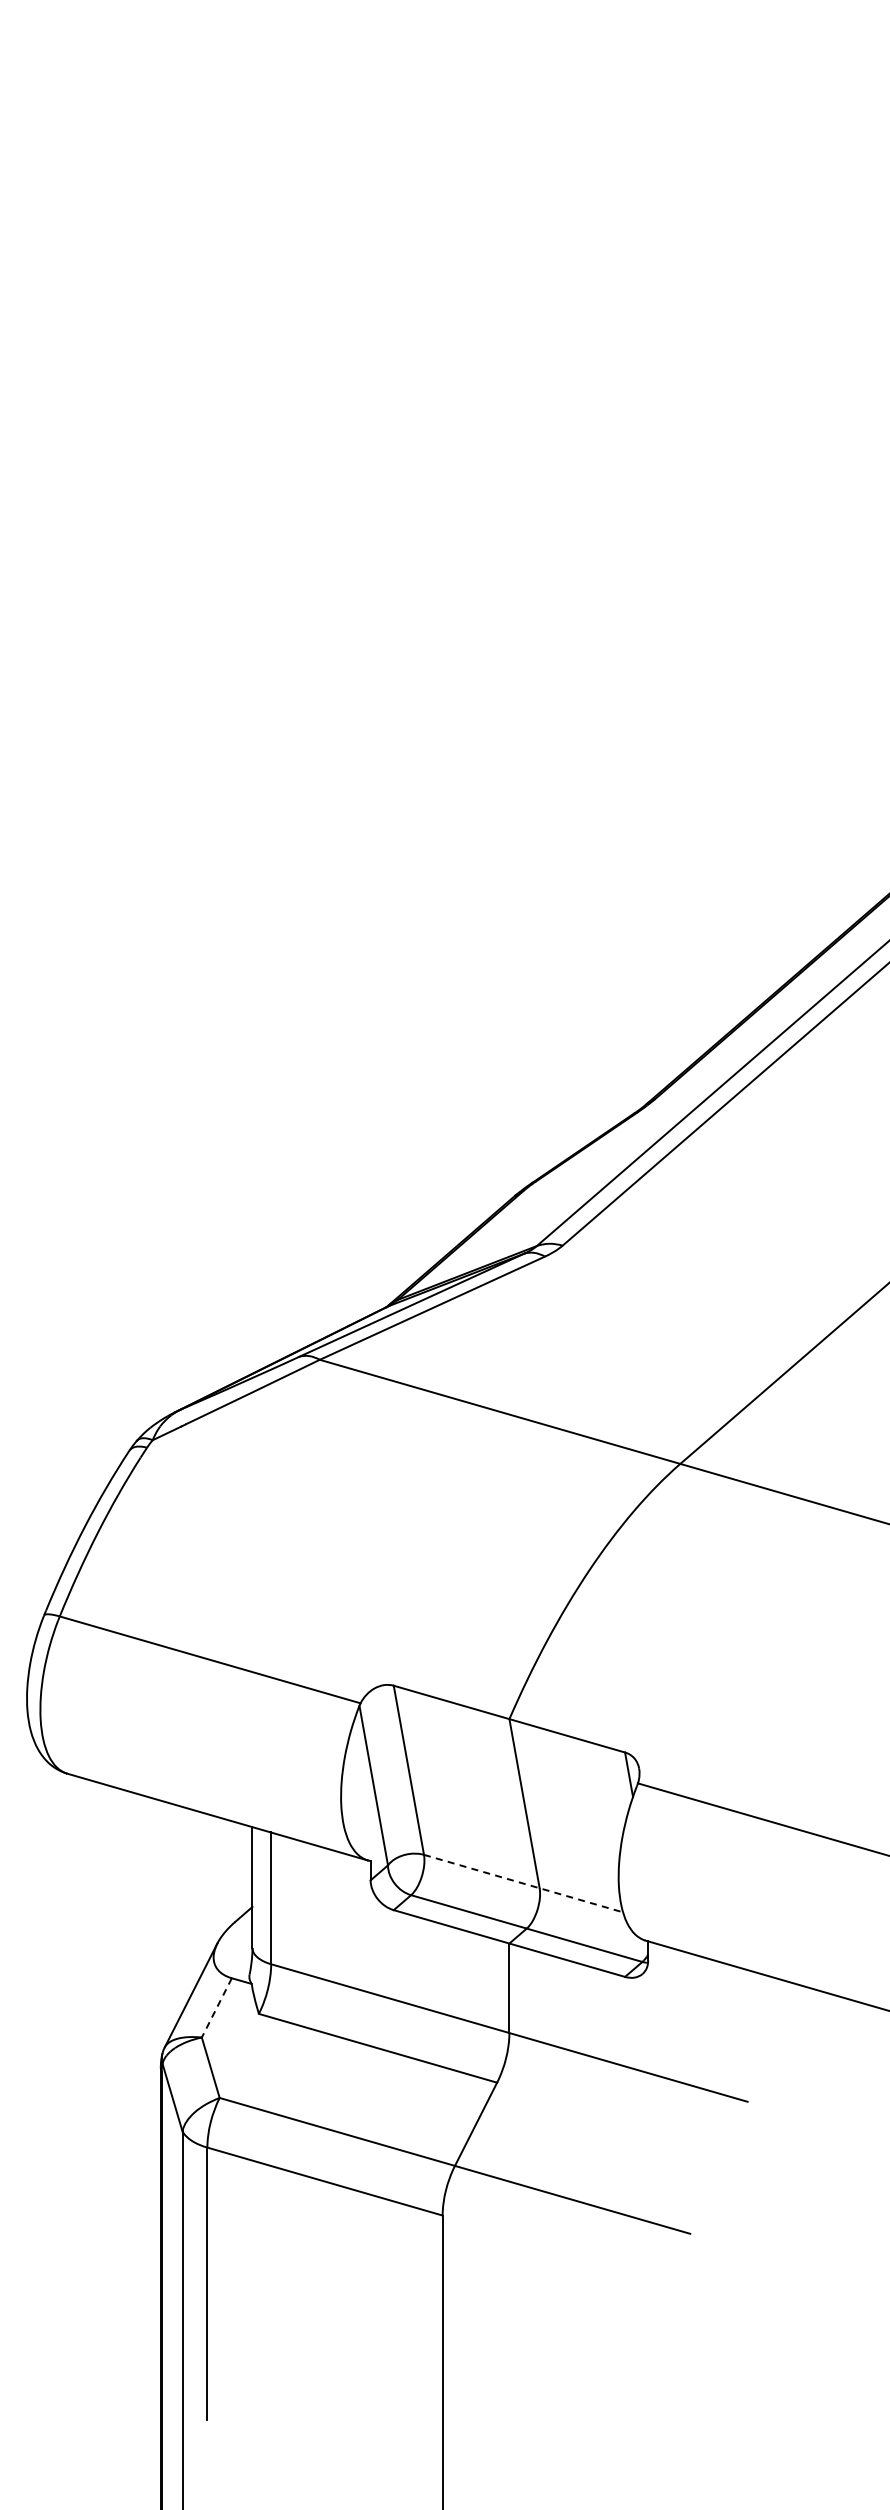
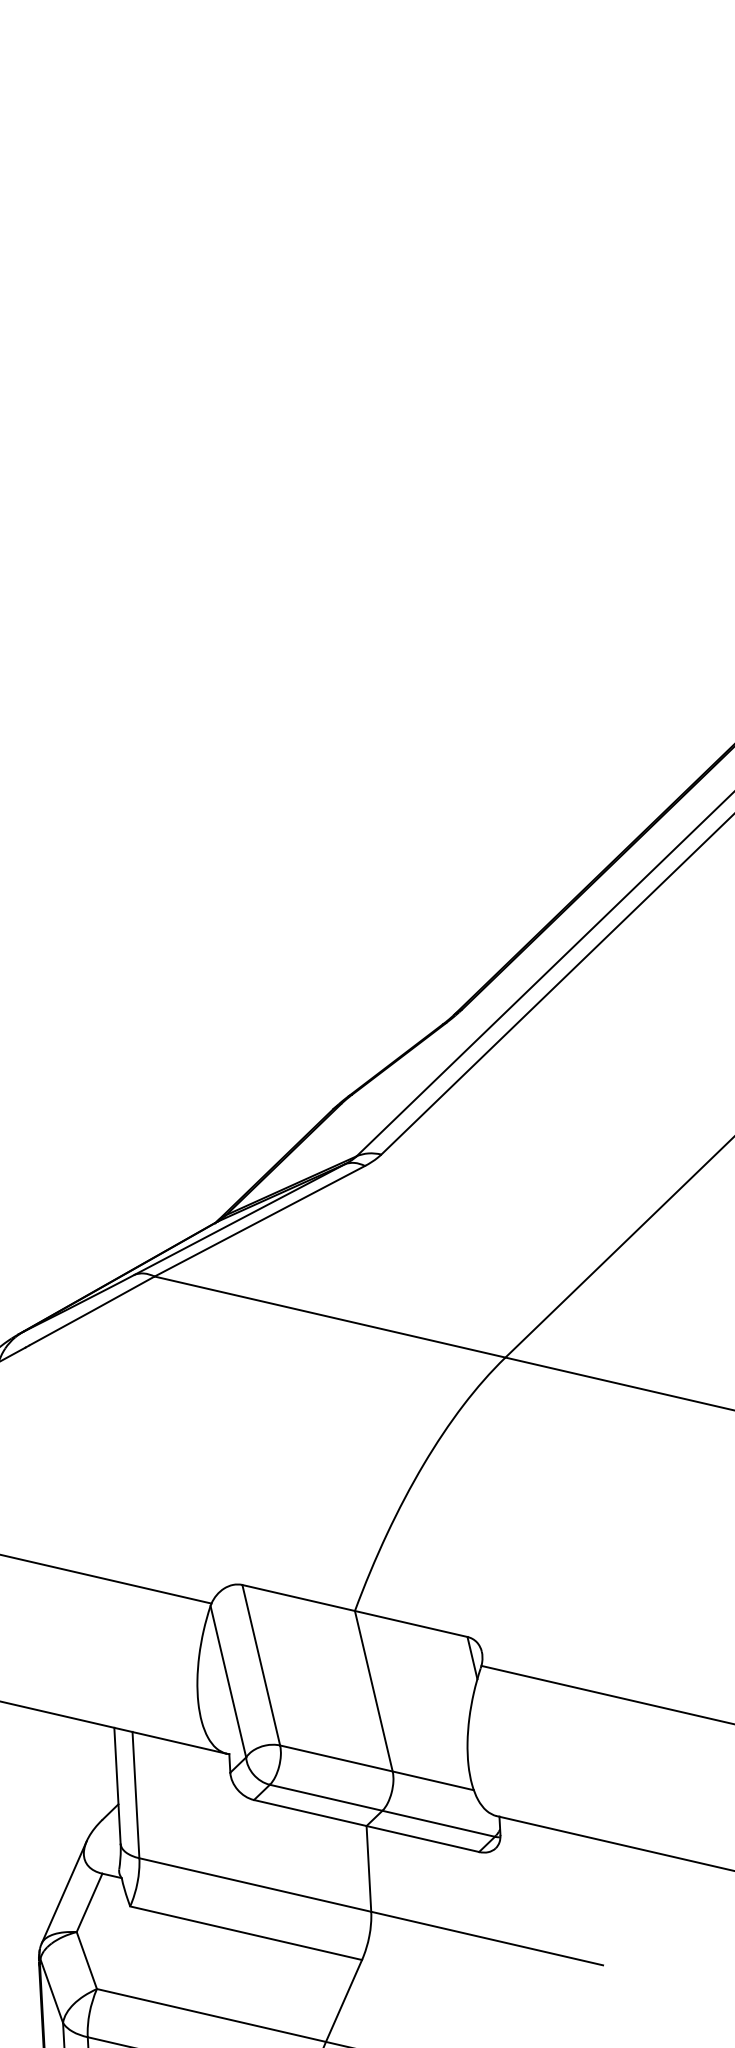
line: (523, 1883) -> (376, 1767), dashed -> solid
line: (216, 2008) -> (89, 1903), dashed -> solid

